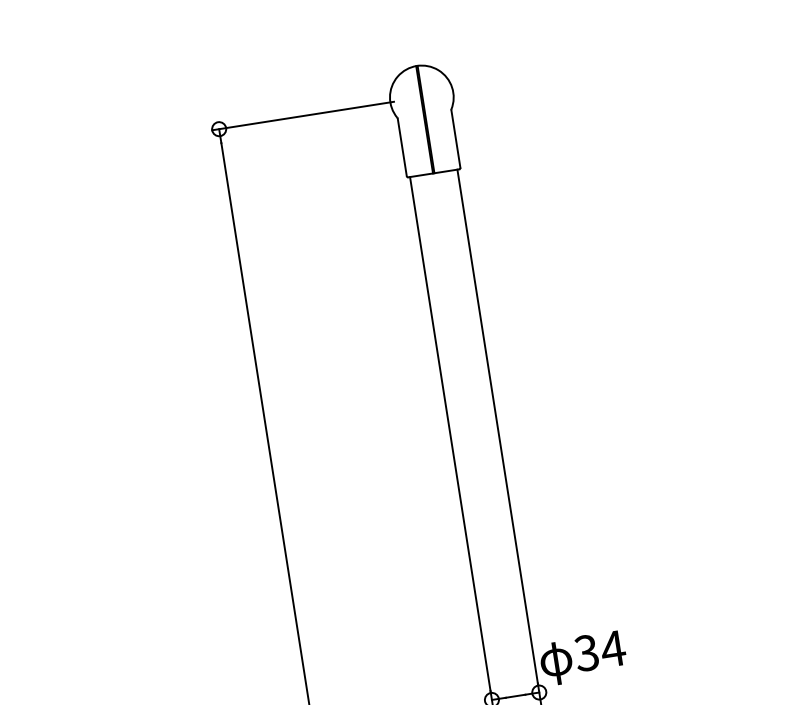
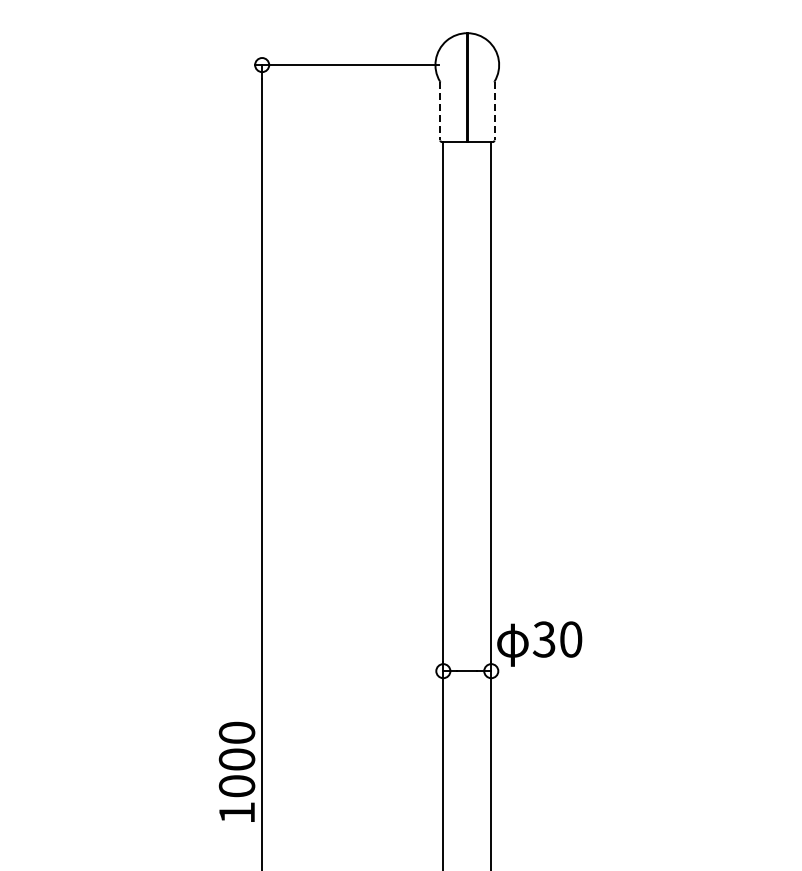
line: (455, 139) -> (494, 111), solid -> dashed
line: (402, 147) -> (440, 111), solid -> dashed
text: (612, 649) -> (570, 639), 34 -> 30

